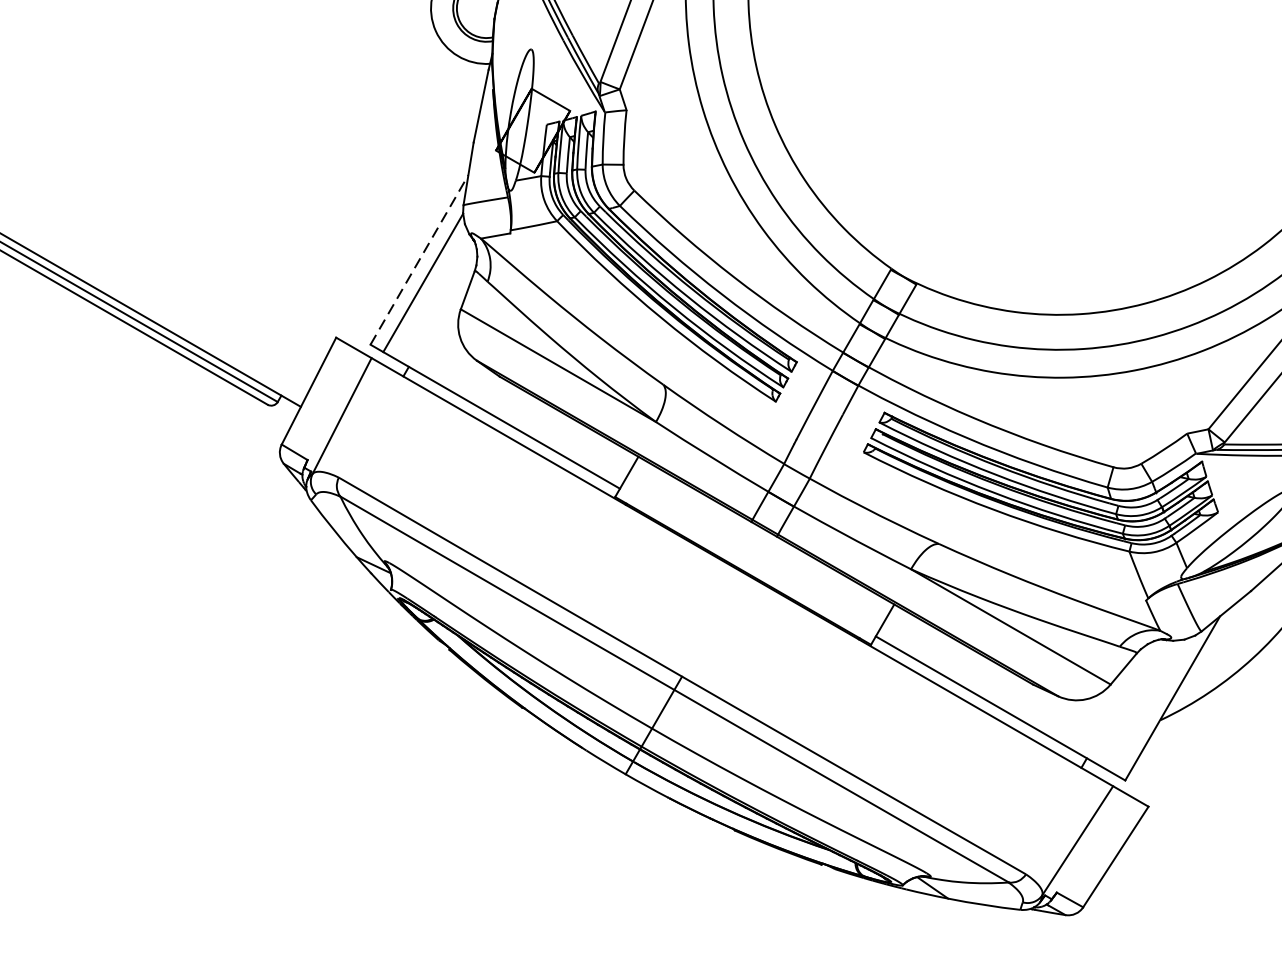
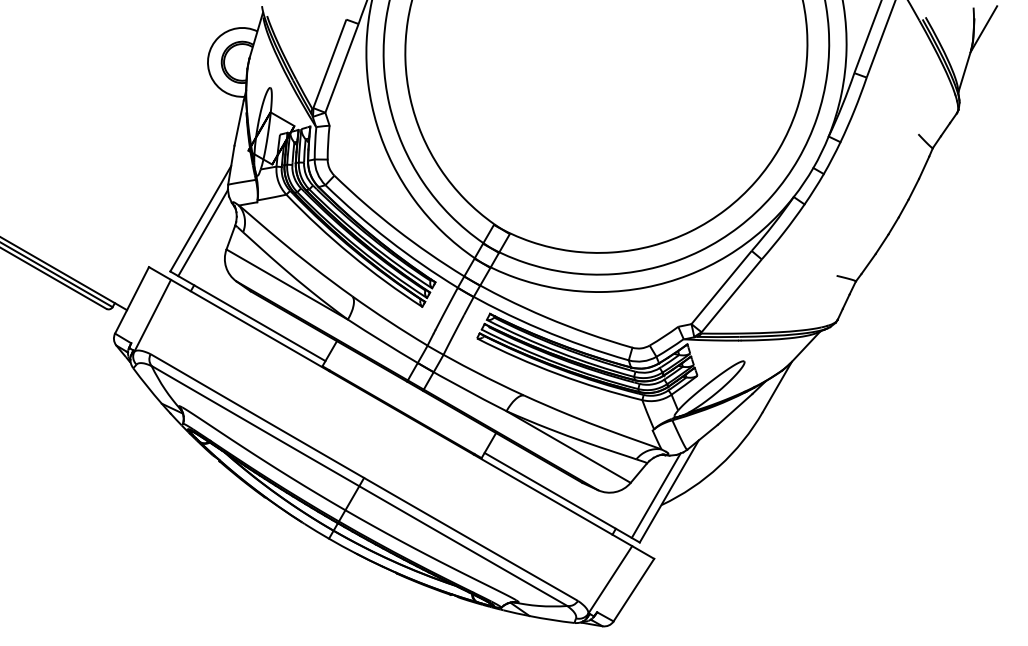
line: (419, 259) -> (200, 218), dashed -> solid
line: (1150, 704) -> (655, 495), added

